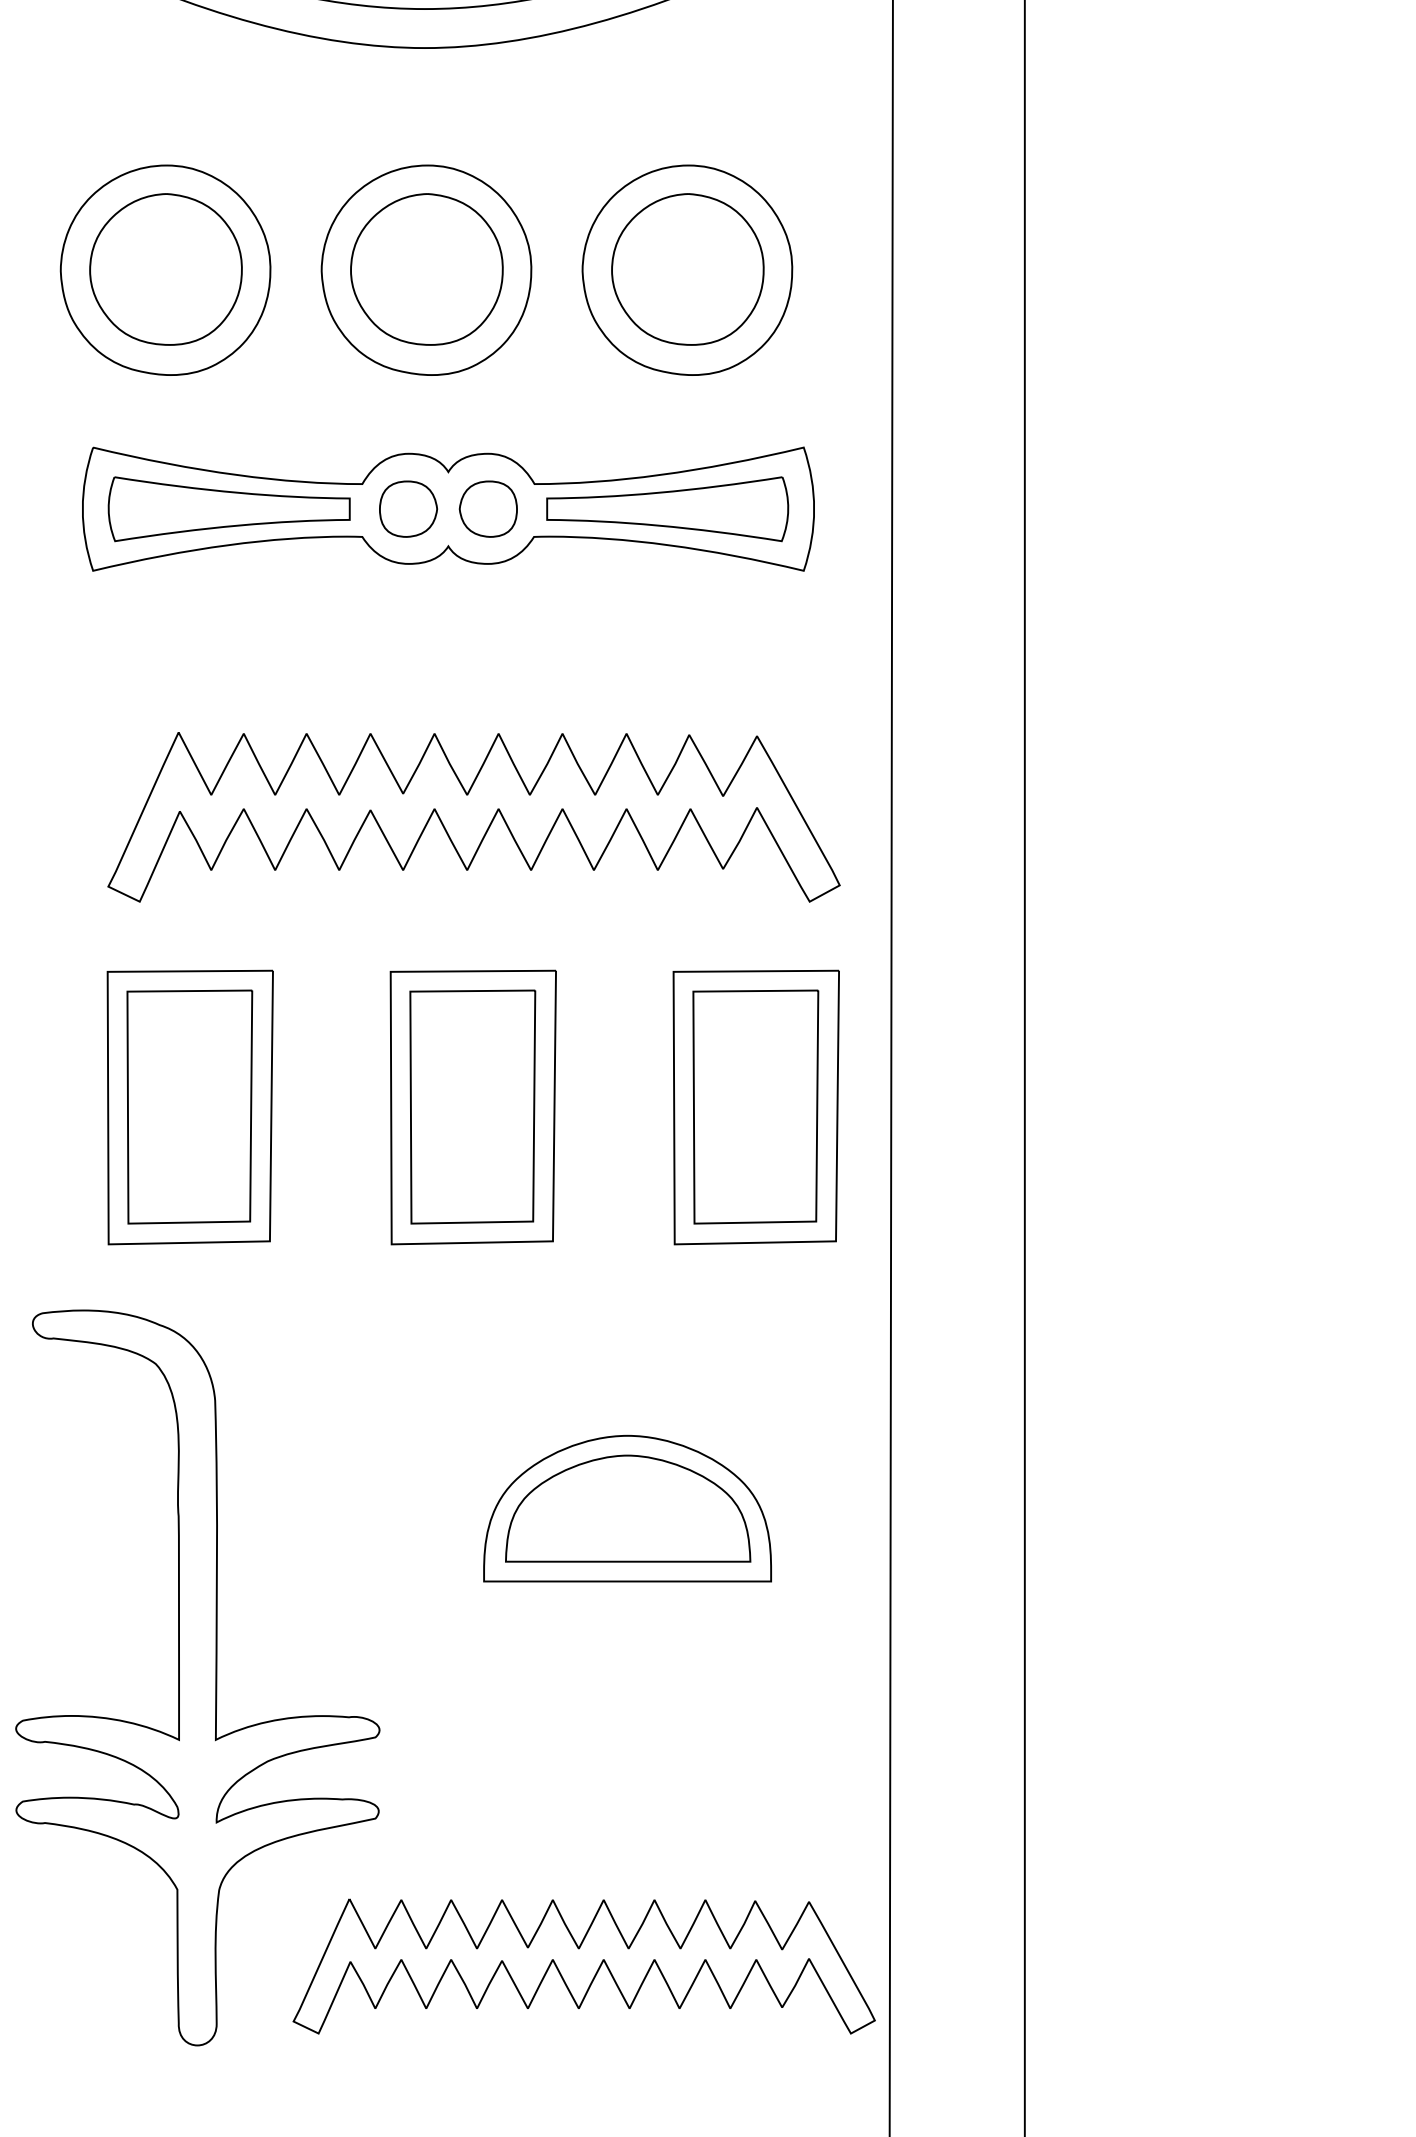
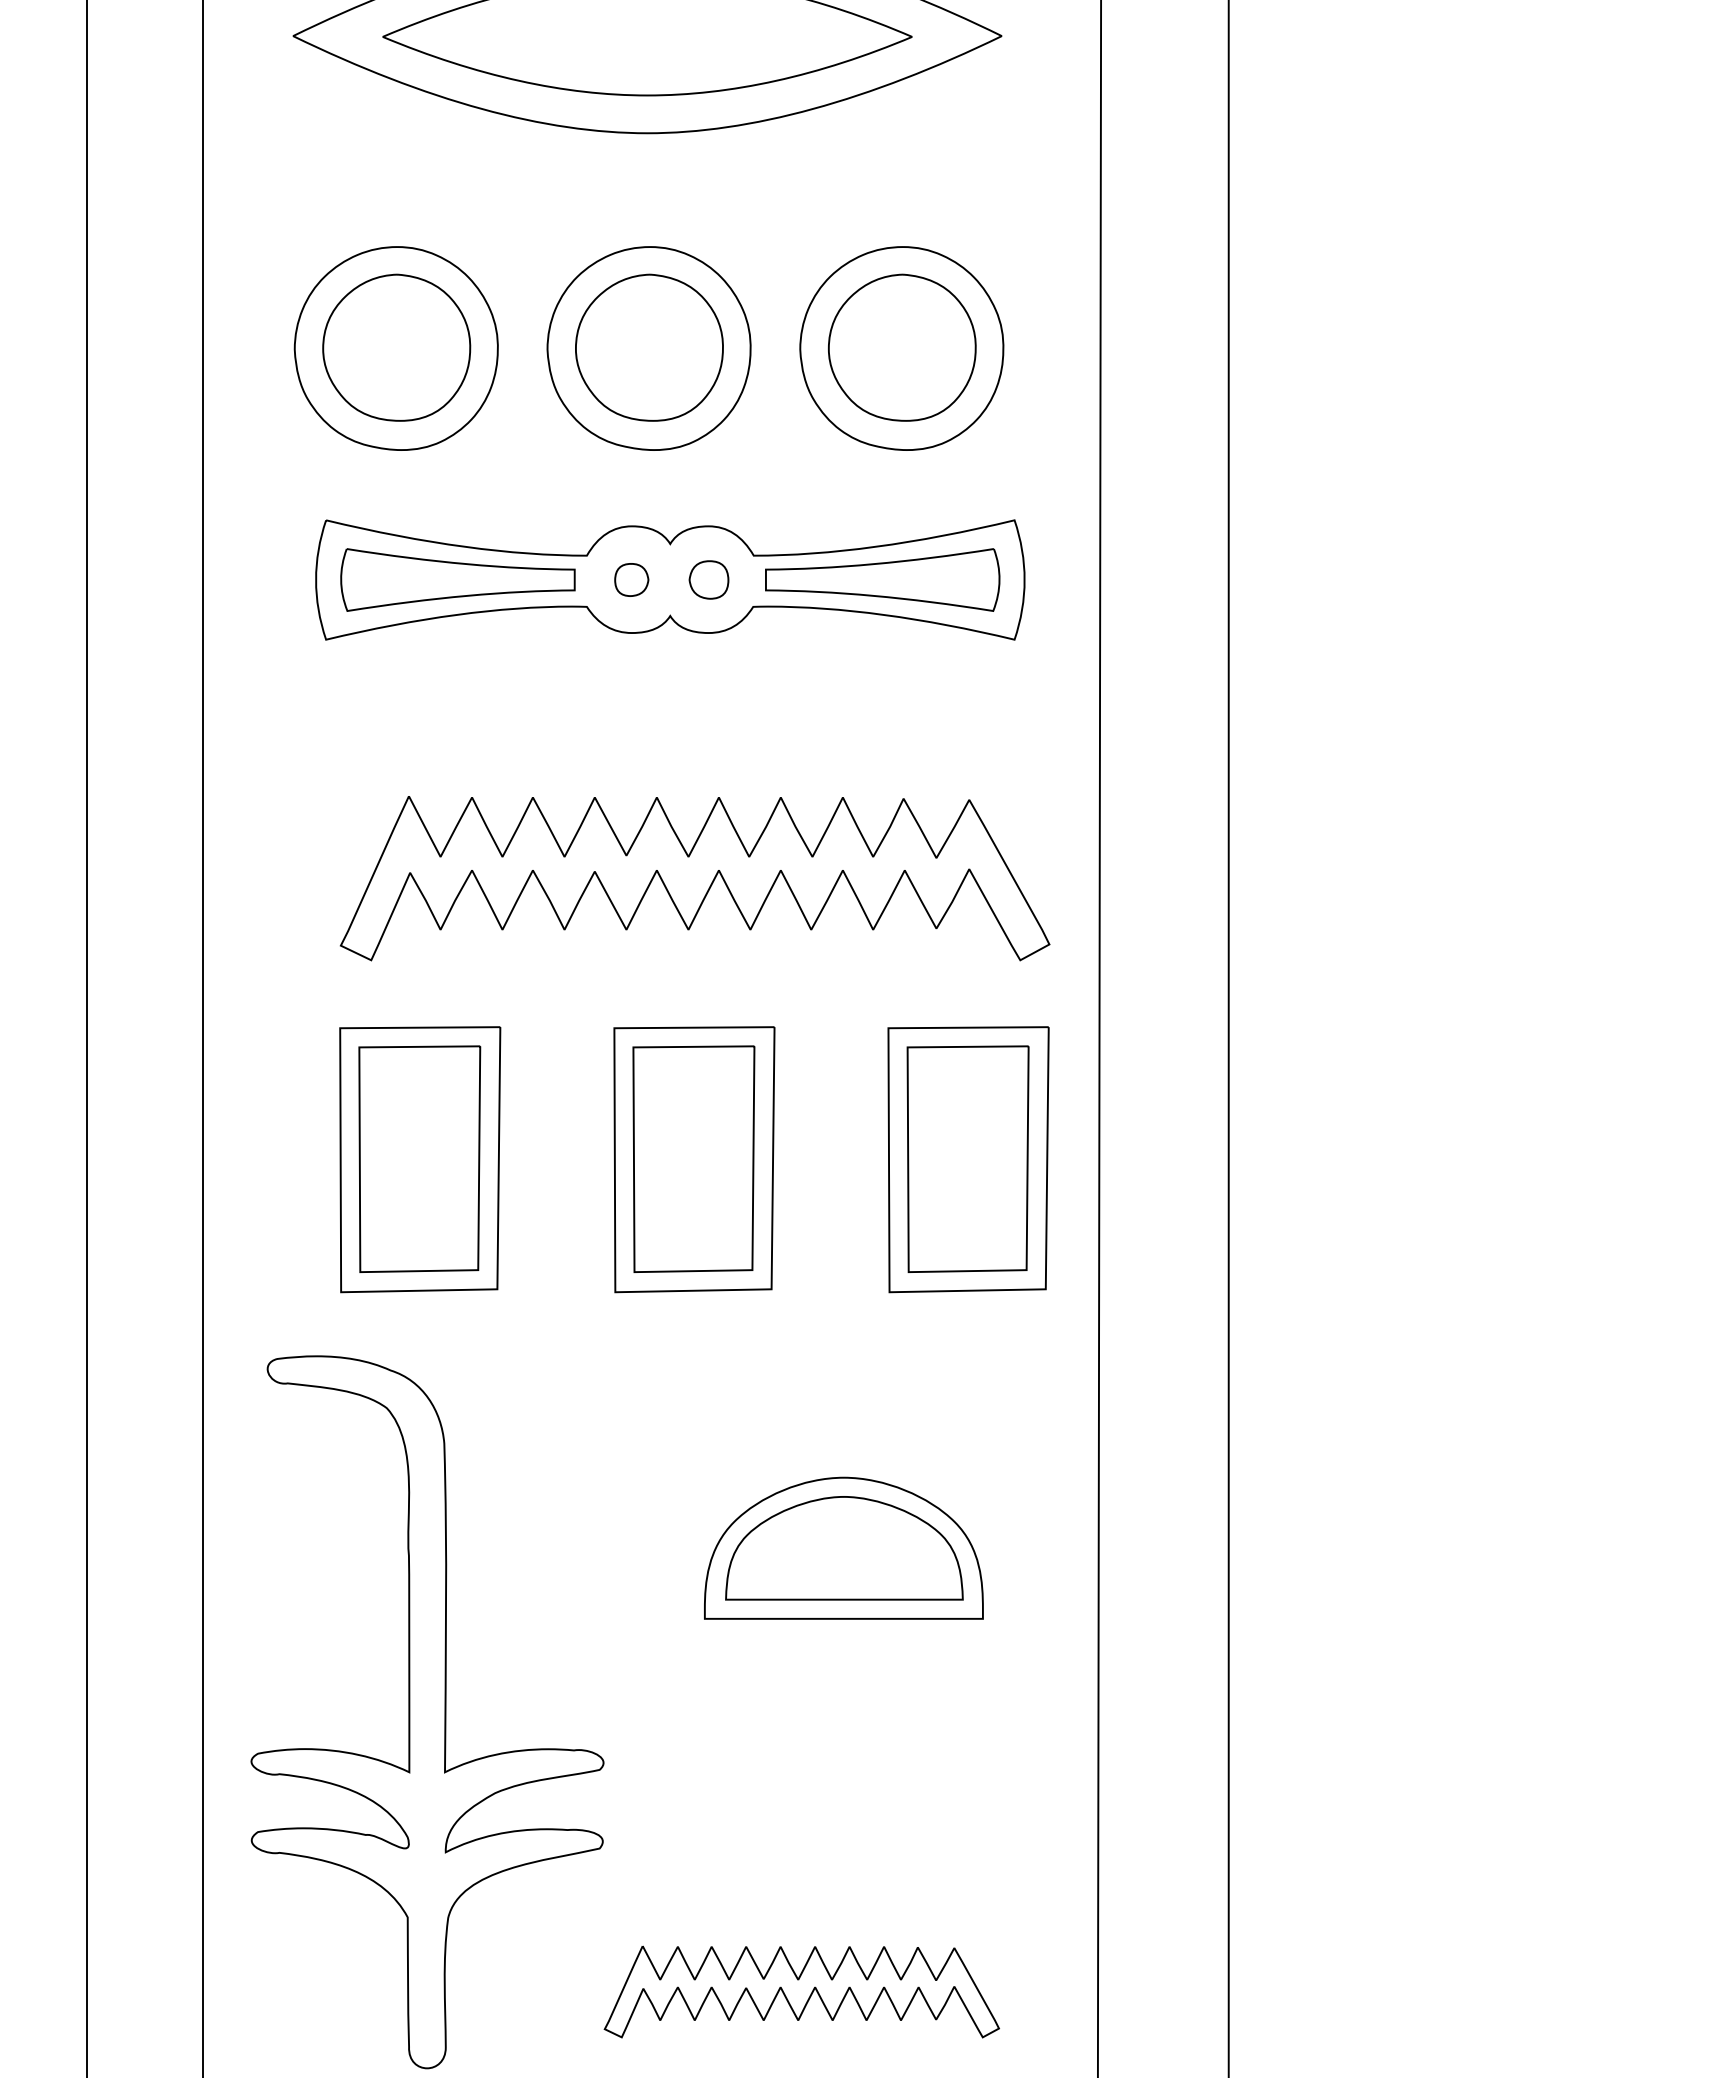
part: (408, 508) -> (631, 579), size x0.6
part: (487, 508) -> (708, 579), size x0.7
part: (583, 1966) -> (801, 1991), size x0.7

